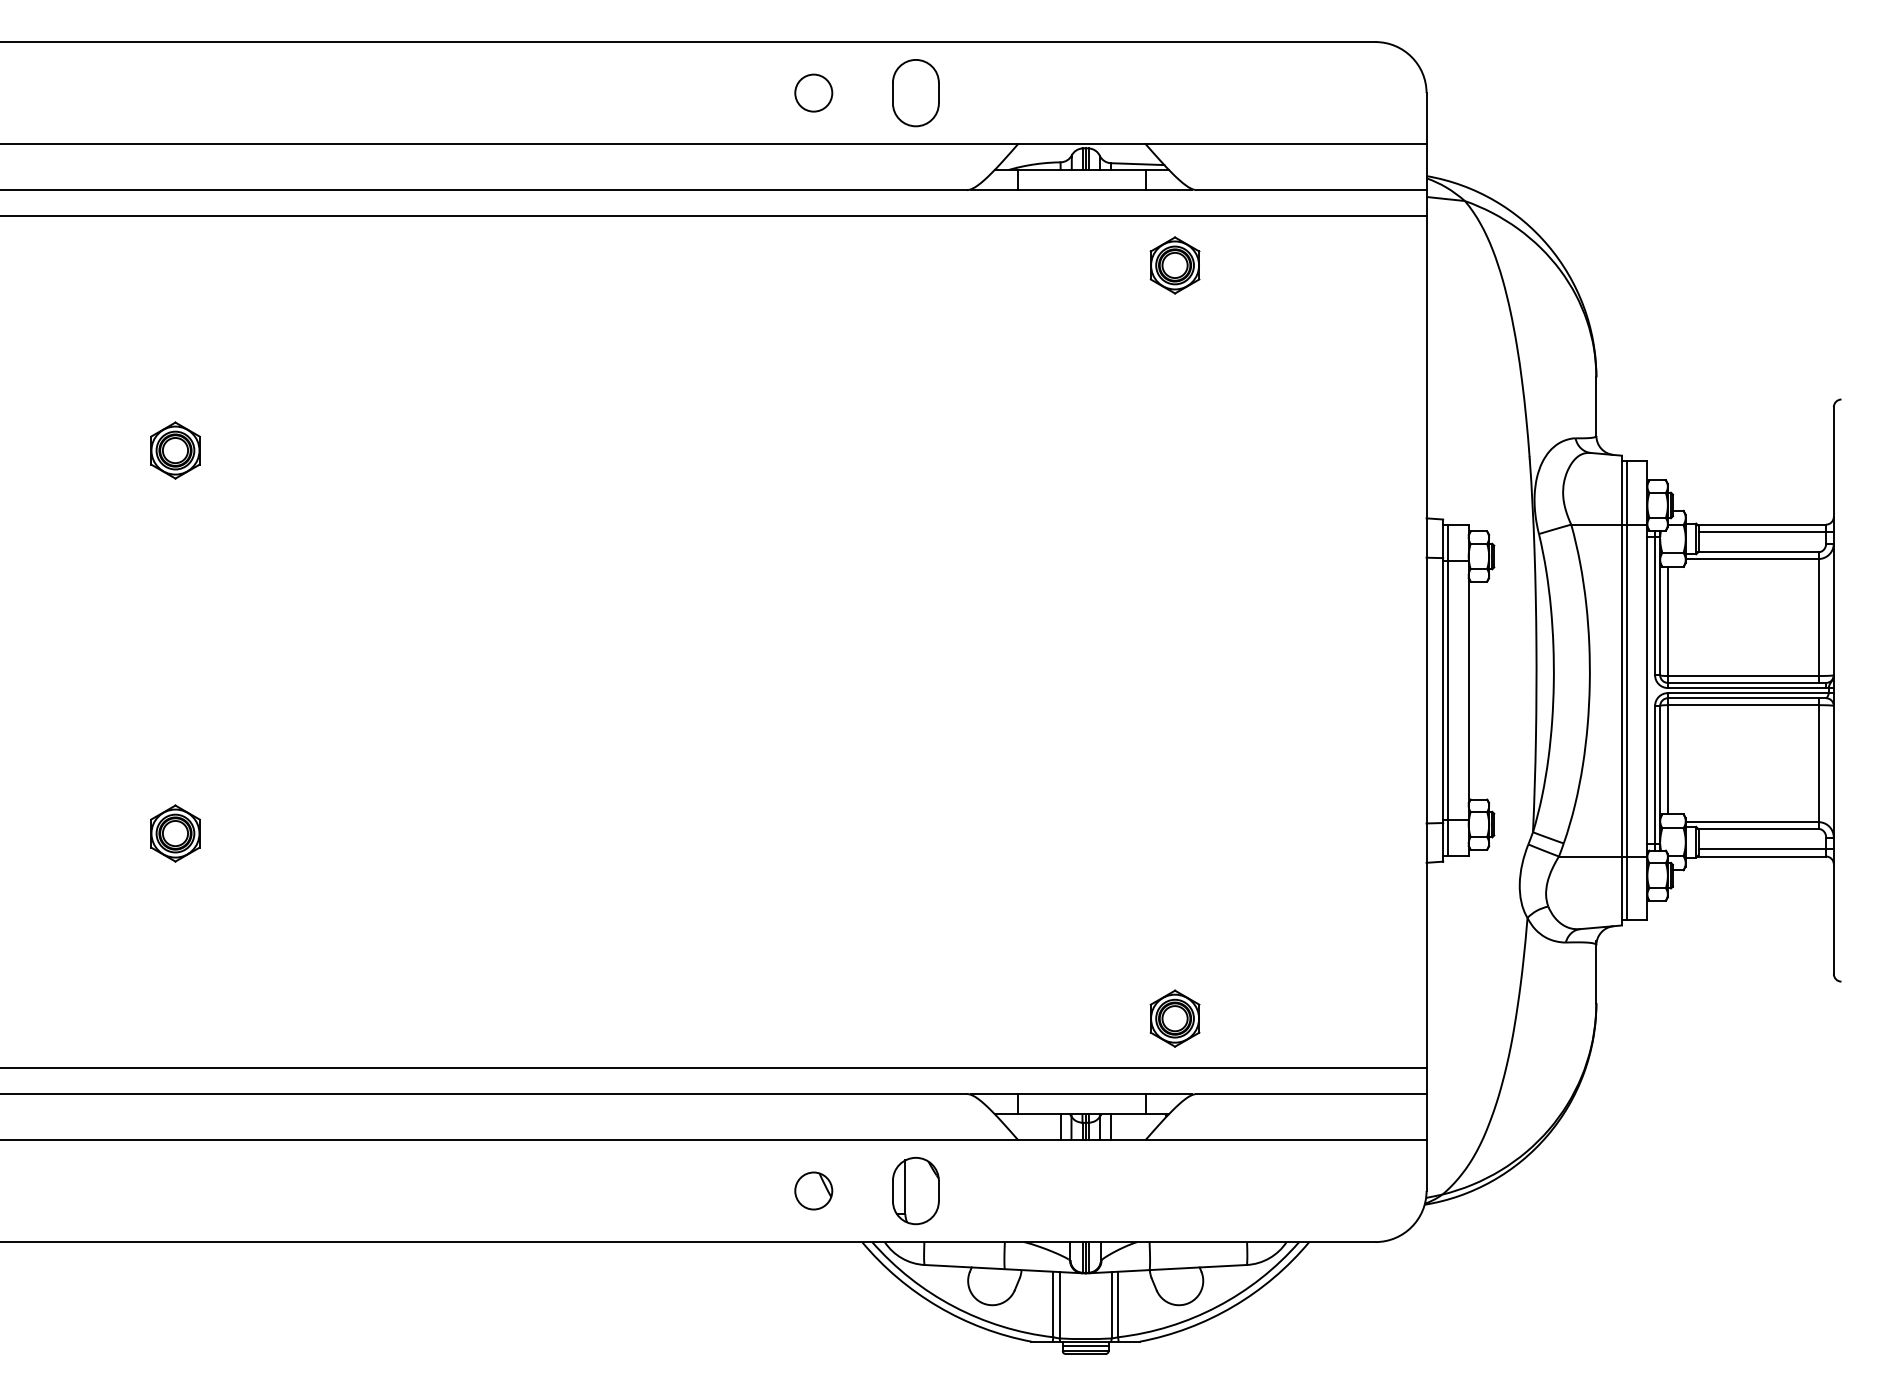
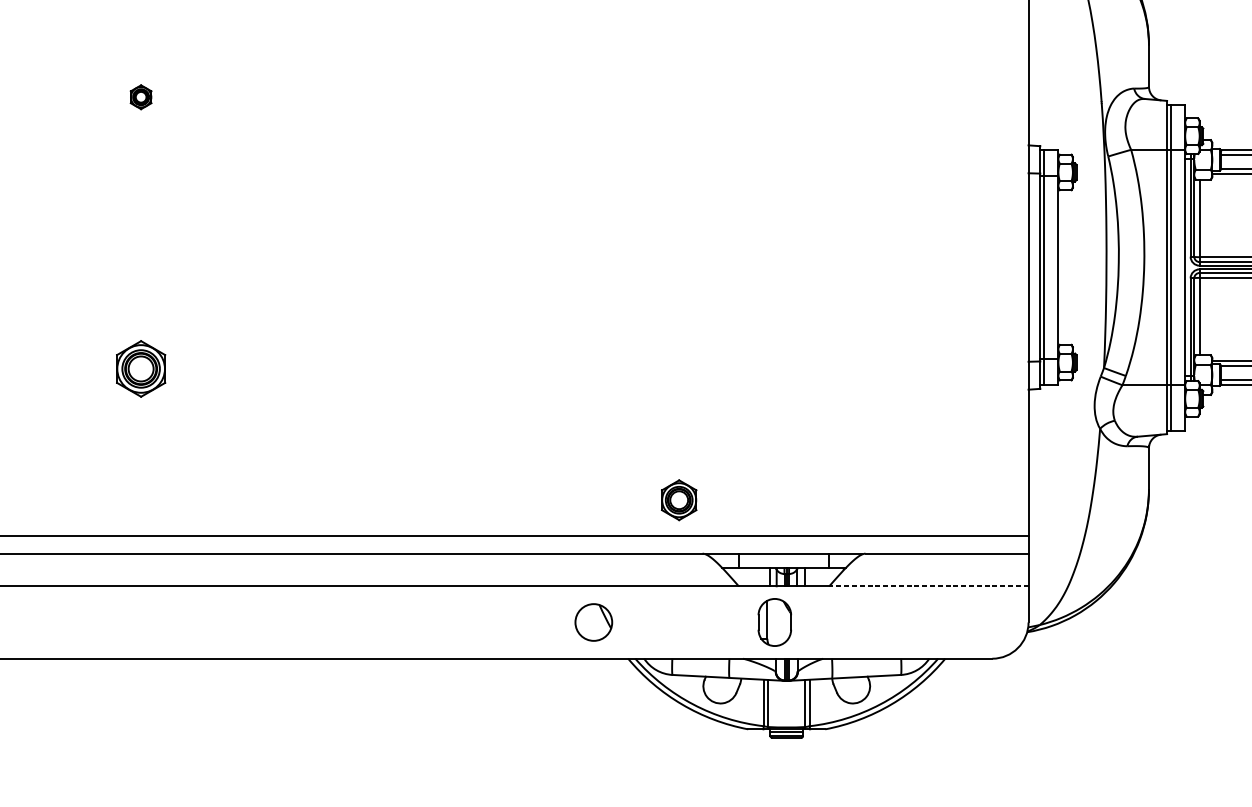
part: (175, 450) -> (141, 97), size x0.6
part: (175, 833) -> (141, 368), size x1.4
part: (1174, 1018) -> (678, 500), moved
line: (1285, 1139) -> (928, 585), solid -> dashed
part: (813, 1190) -> (593, 622), size x1.4
part: (915, 1191) -> (774, 622), moved

